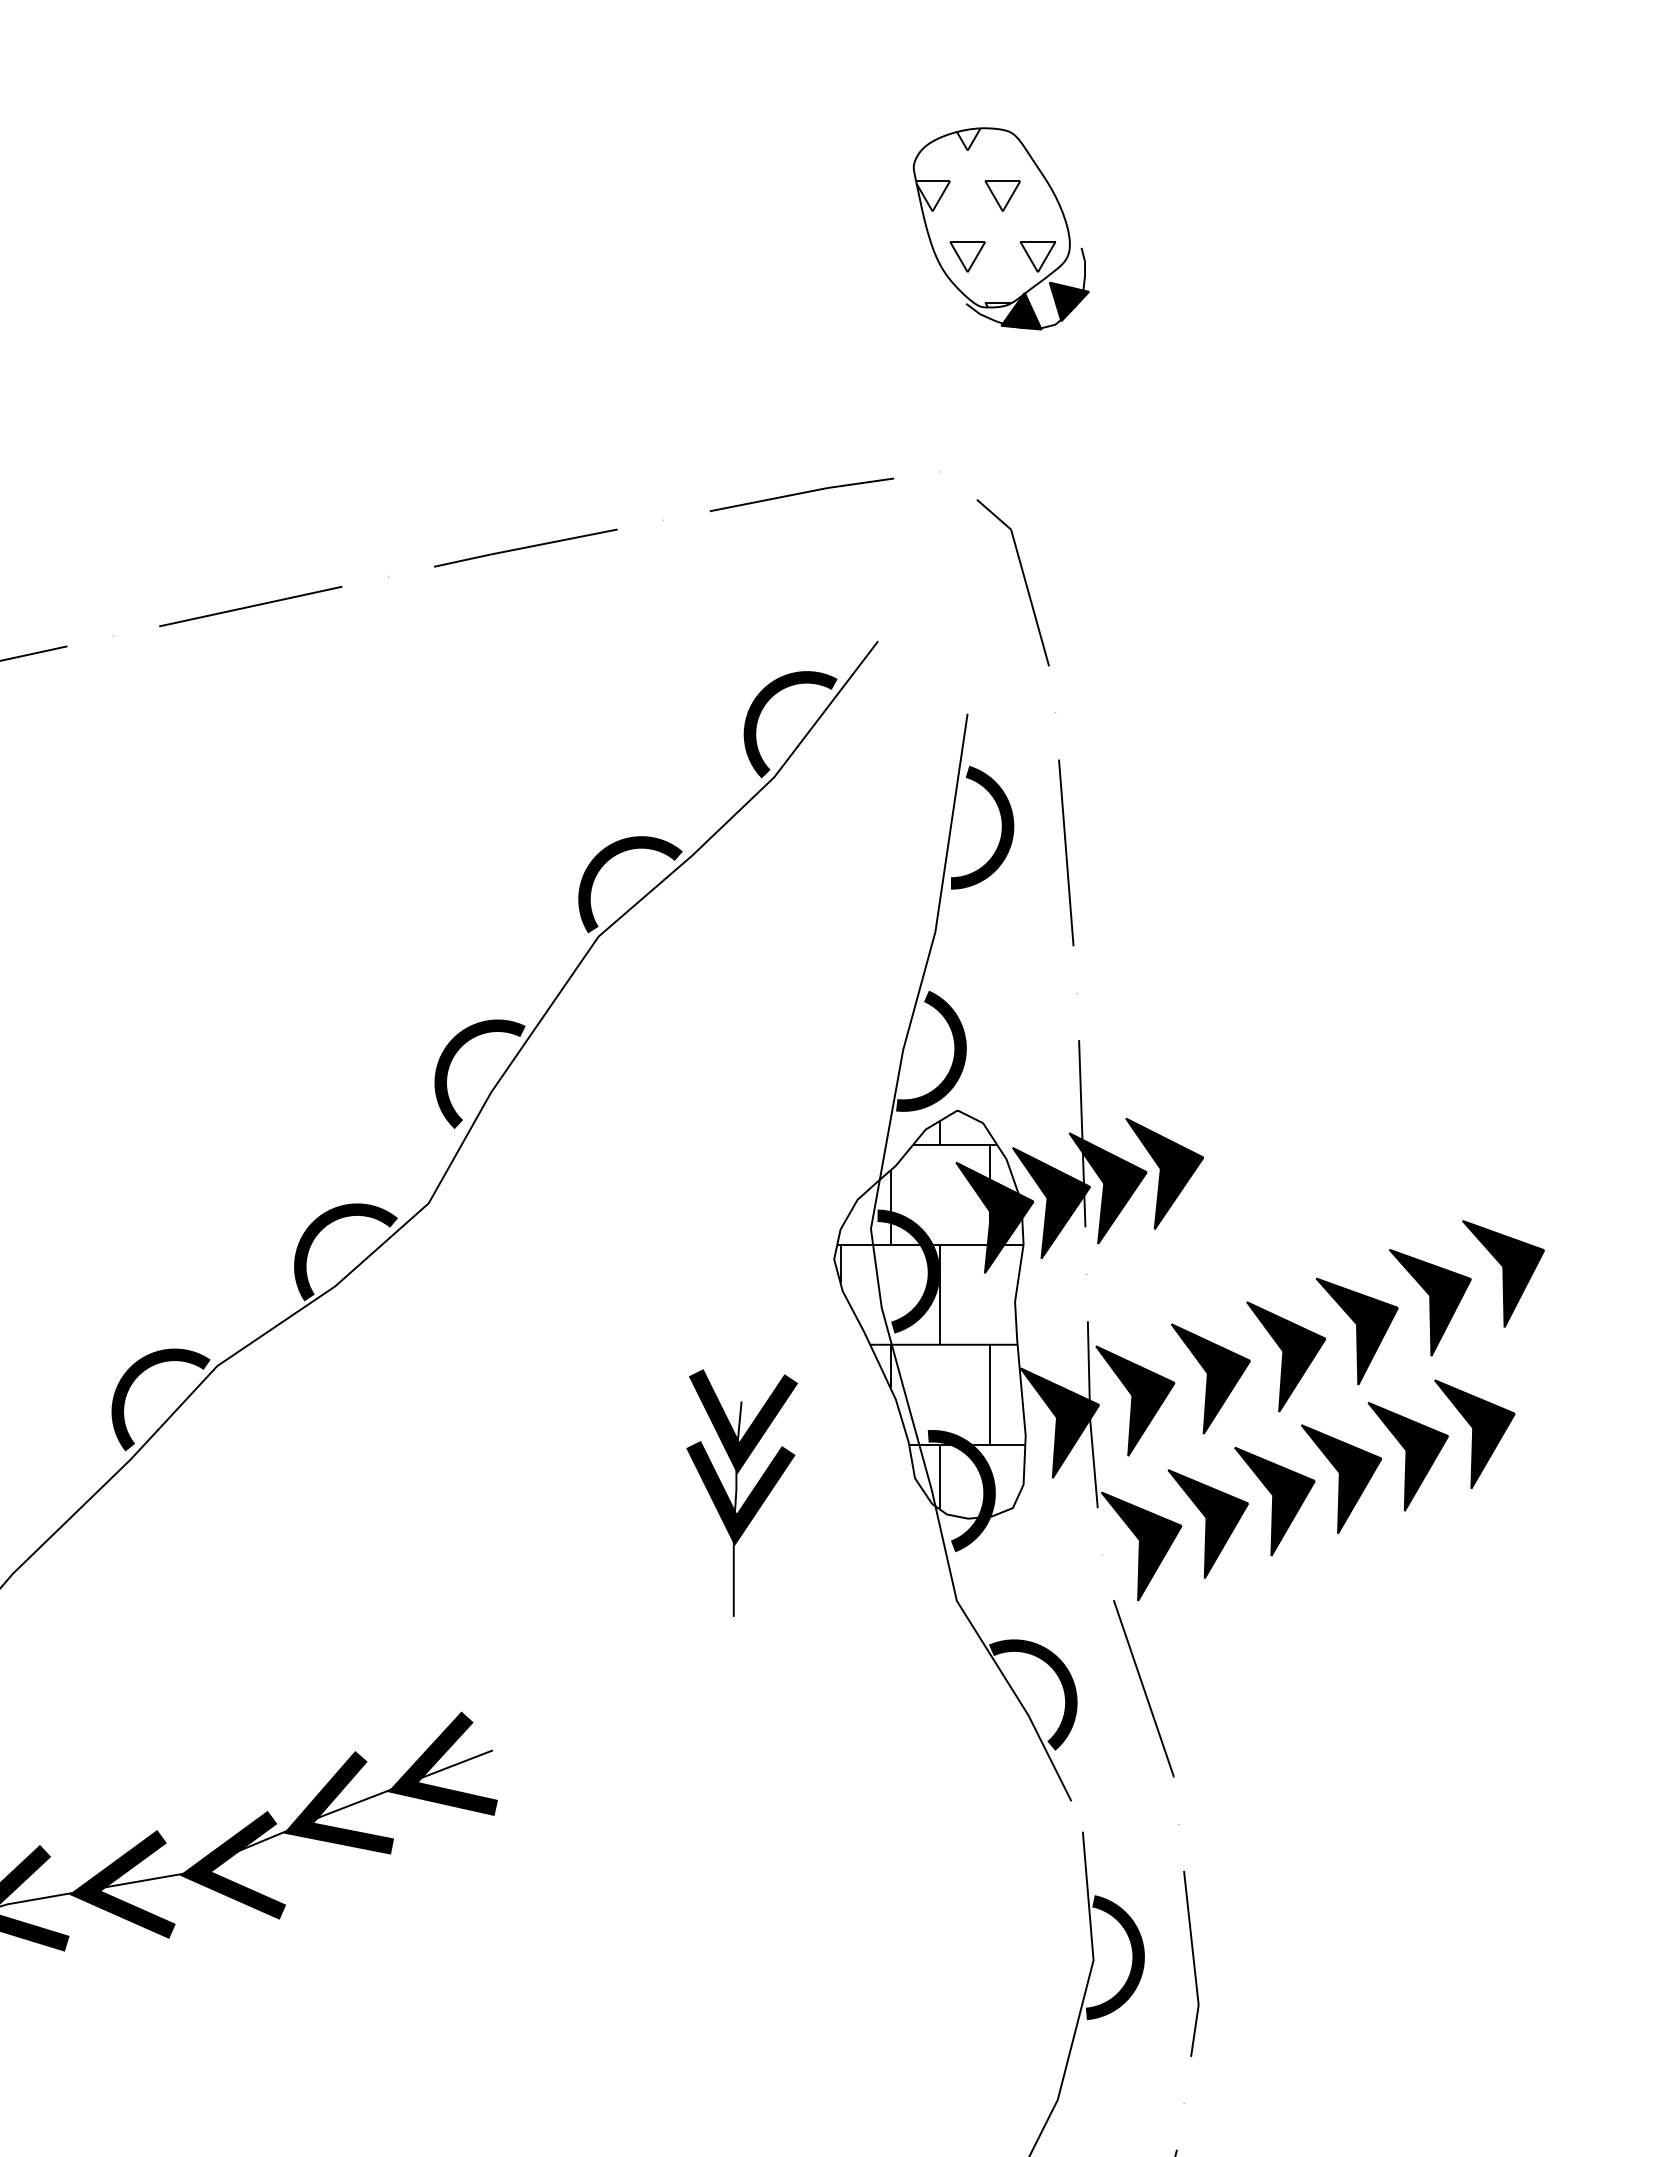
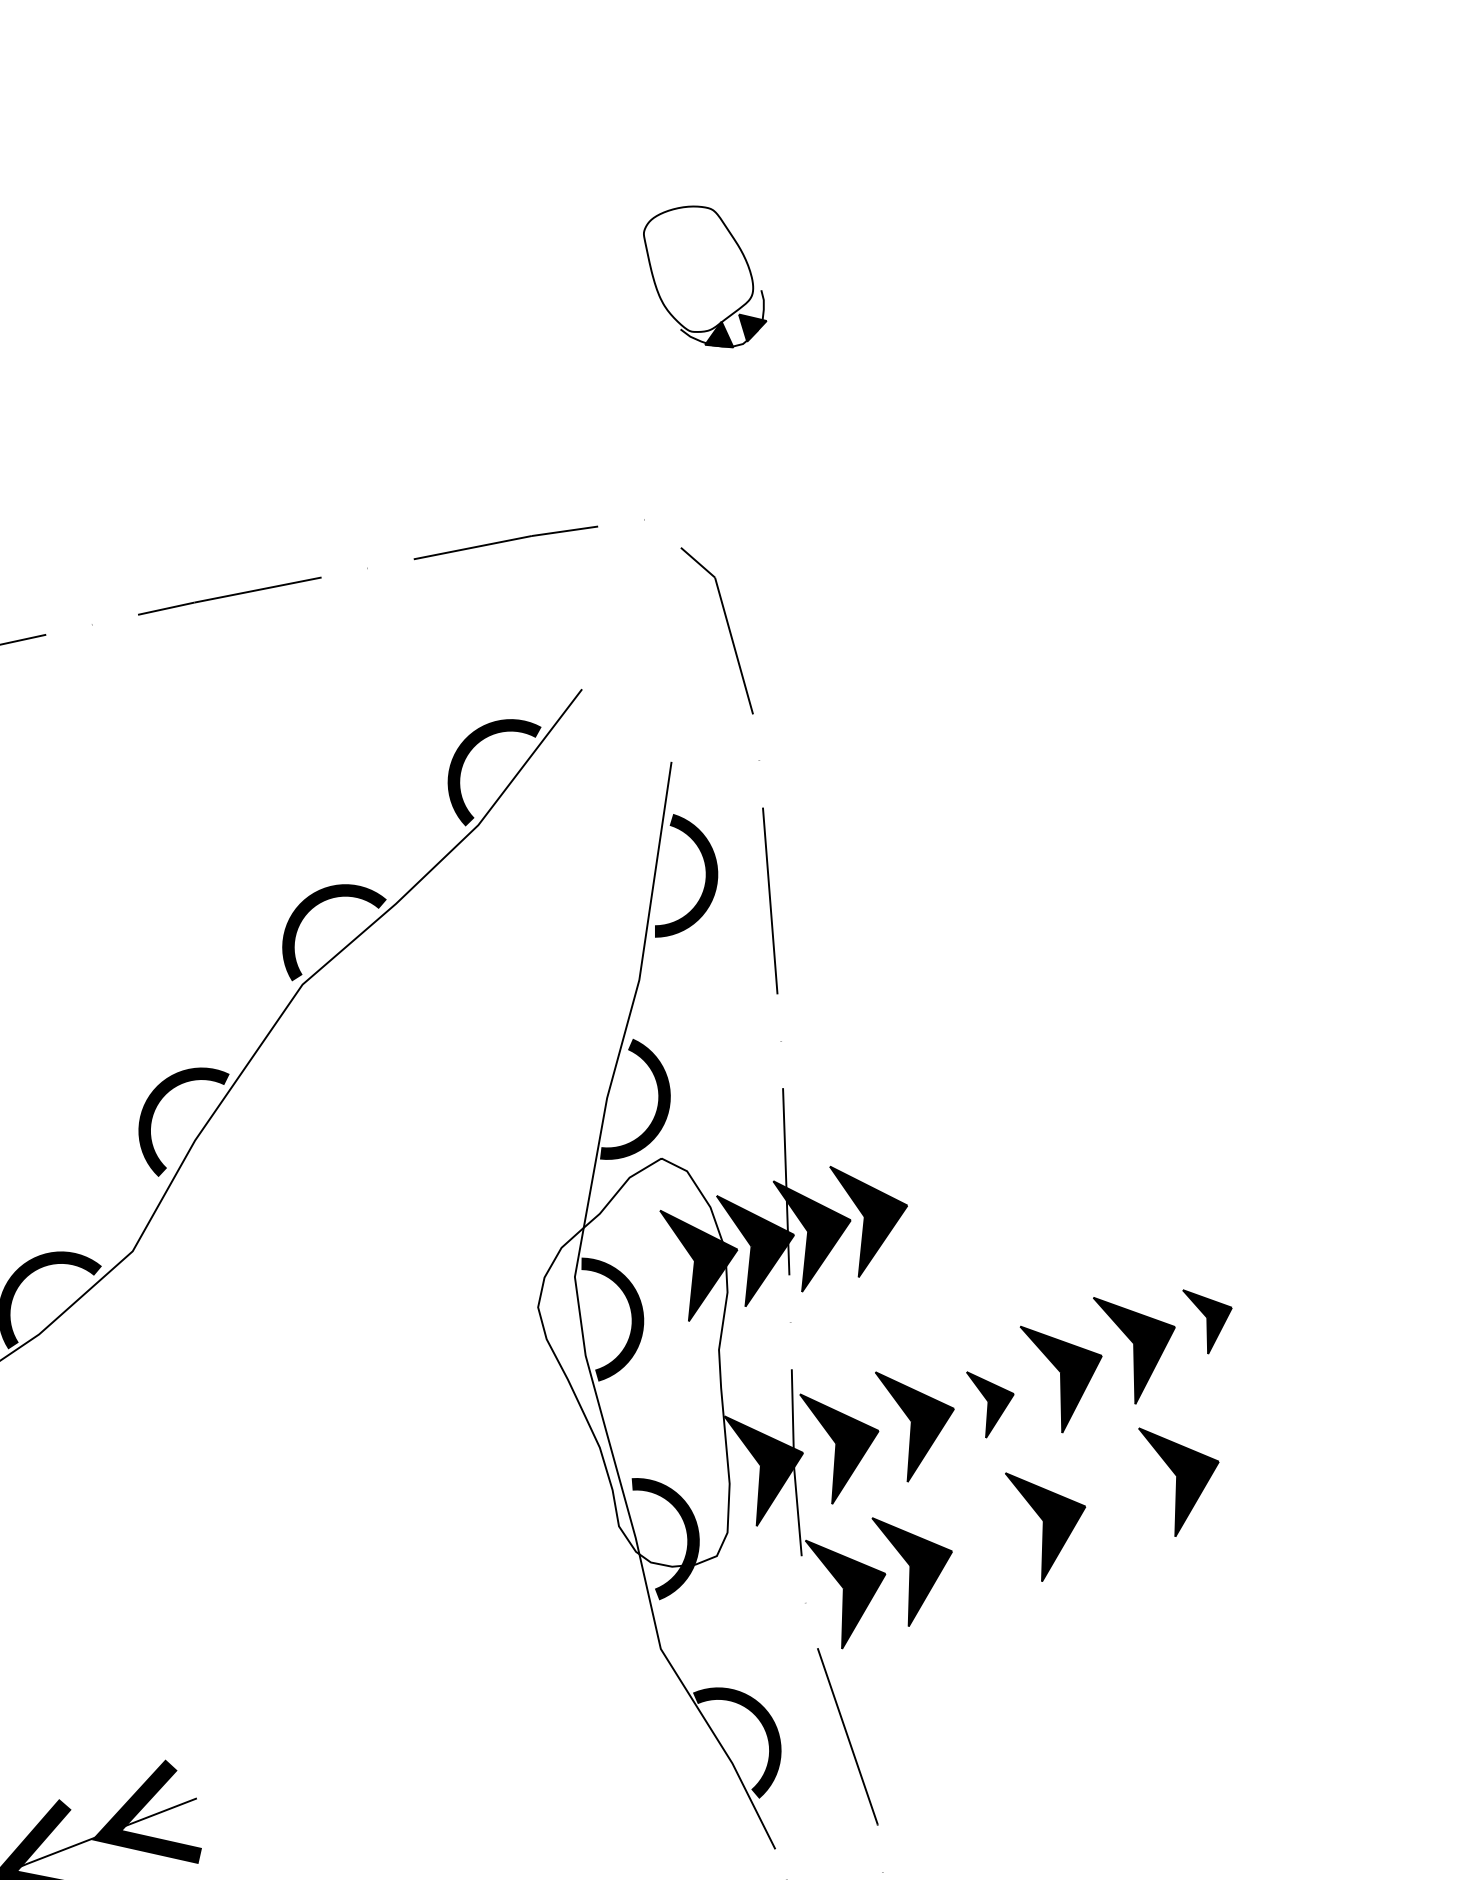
part: (1000, 228) -> (704, 276), size x0.7
part: (1503, 1273) -> (1207, 1321), size x0.6
hatch: (931, 1314) -> (635, 1362), removed
part: (1286, 1356) -> (990, 1404), size x0.6
part: (1407, 1456) -> (1111, 1504), removed
part: (741, 1492) -> (445, 1540), removed
part: (1274, 1501) -> (978, 1549), removed

